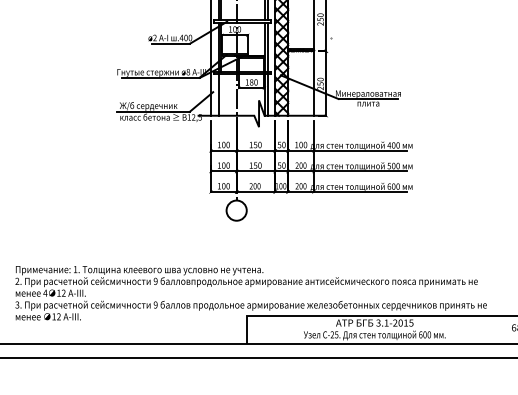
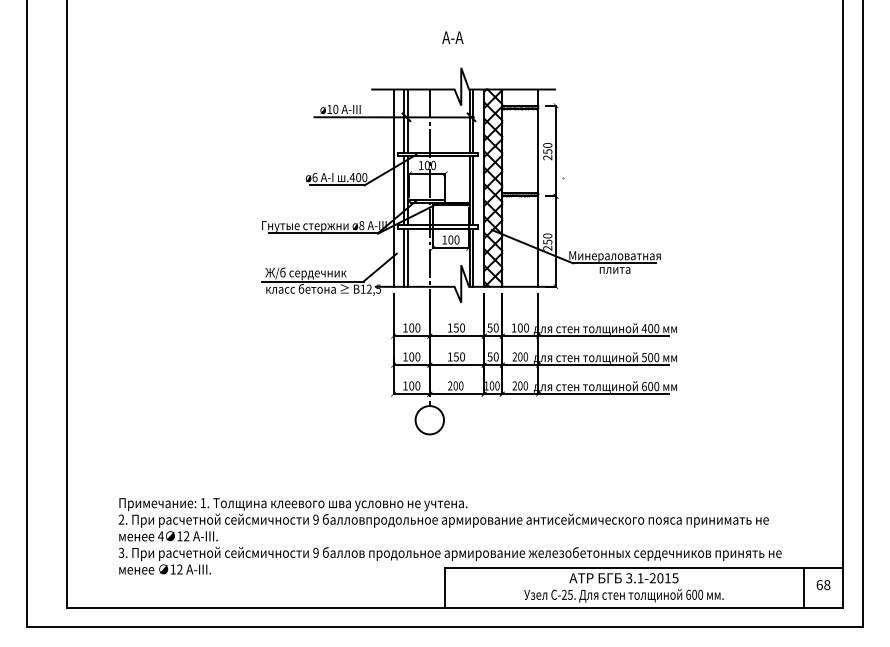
text: (154, 37) -> (314, 177), ø2 -> ø6
text: (251, 82) -> (450, 240), 180 -> 100
line: (221, 94) -> (408, 257), added
line: (502, 329) -> (803, 587), added

